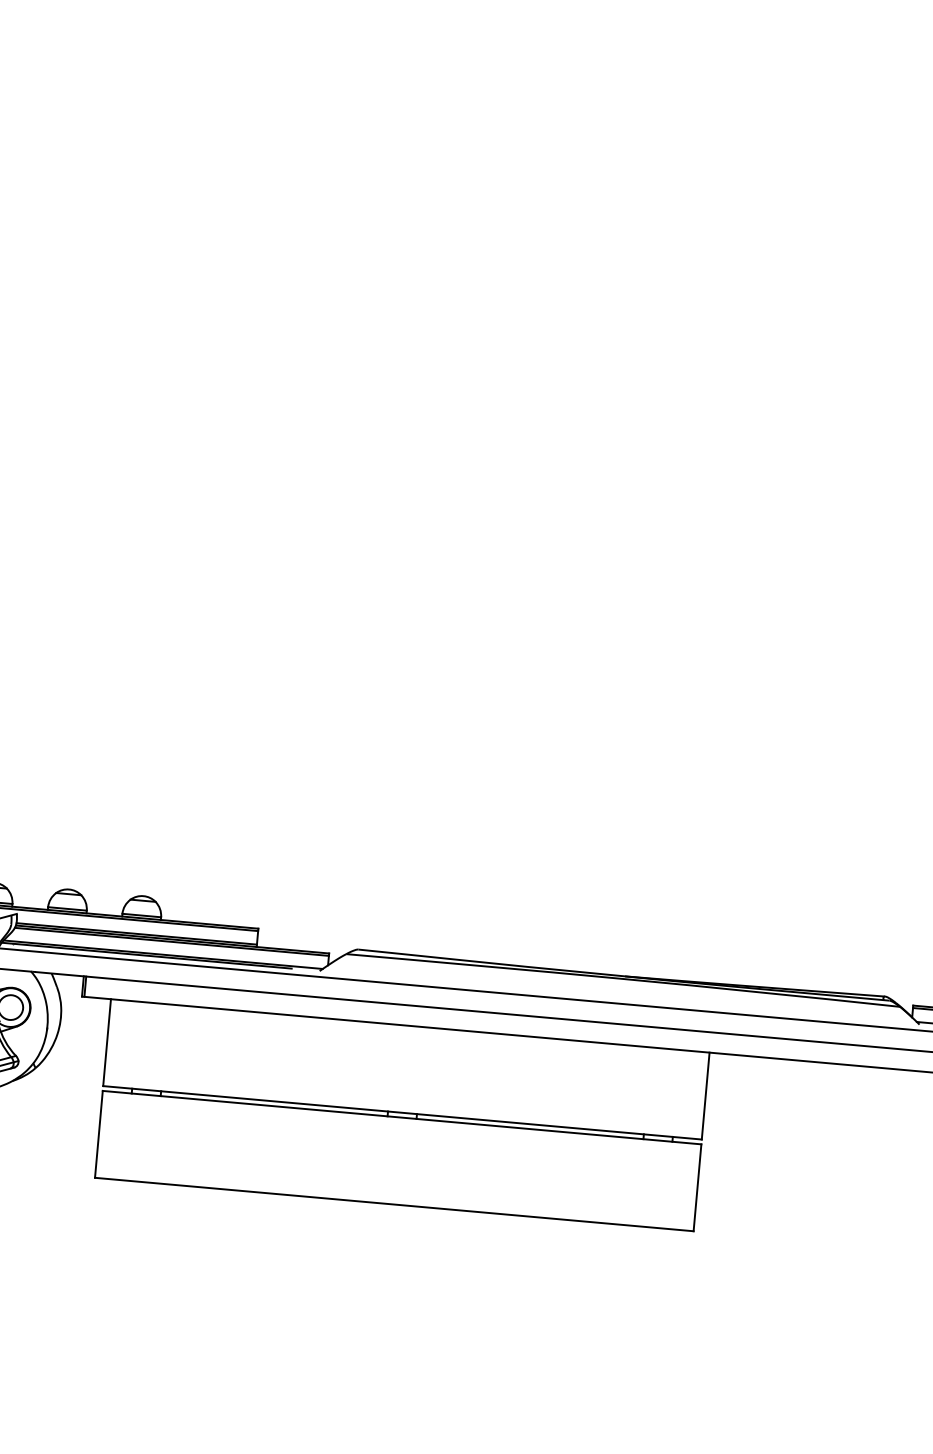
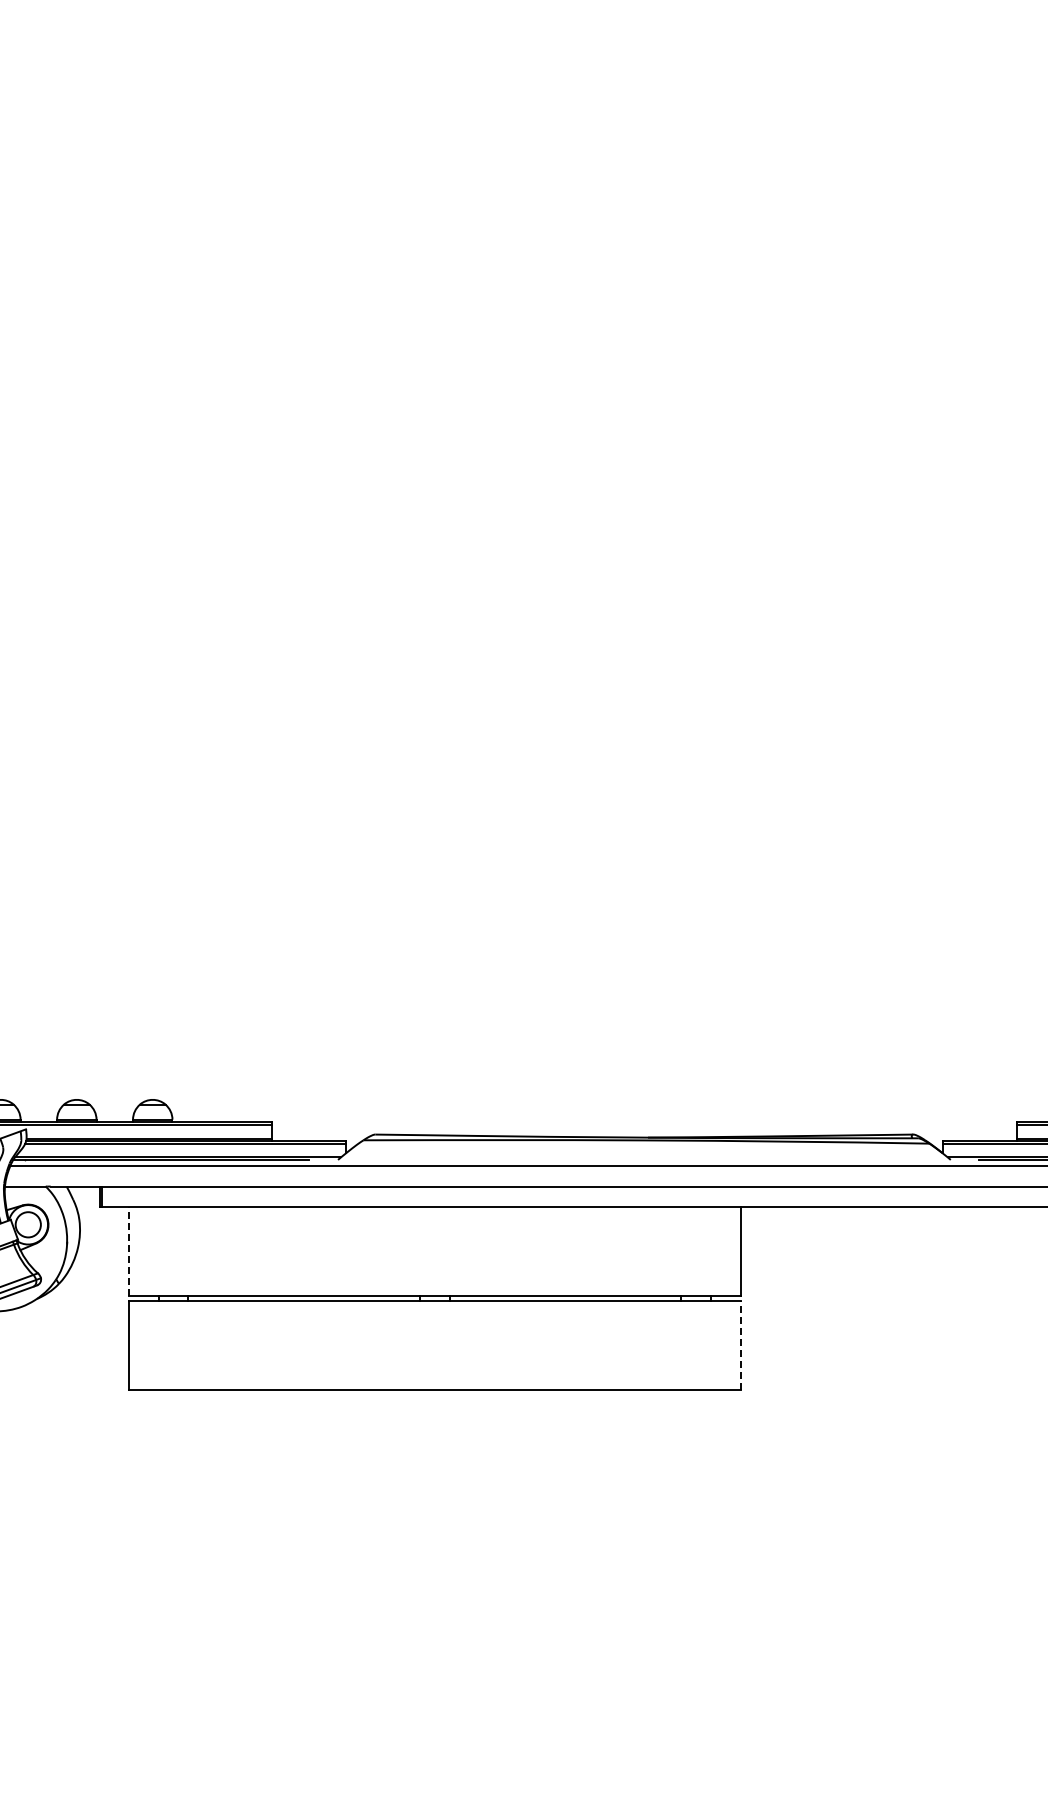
line: (107, 1042) -> (129, 1251), solid -> dashed
line: (697, 1186) -> (740, 1344), solid -> dashed

